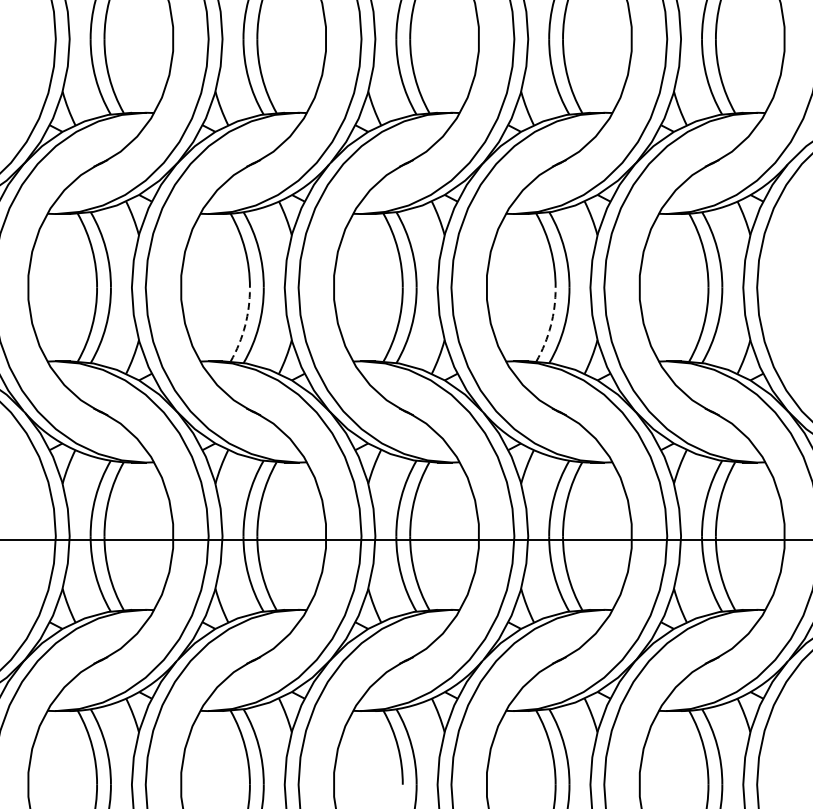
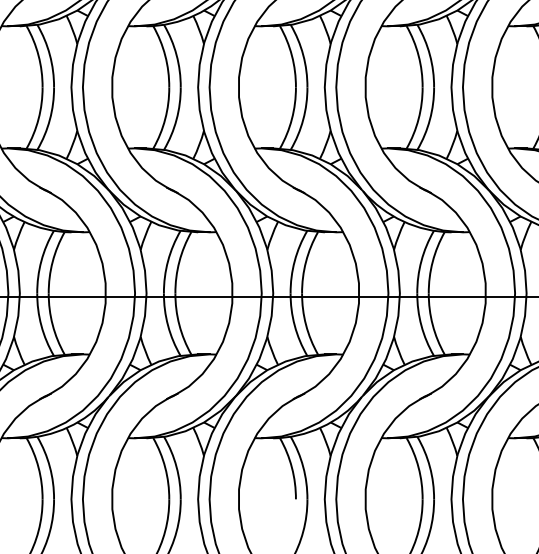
arc: (245, 325) -> (165, 118), dashed -> solid
arc: (550, 325) -> (418, 118), dashed -> solid

